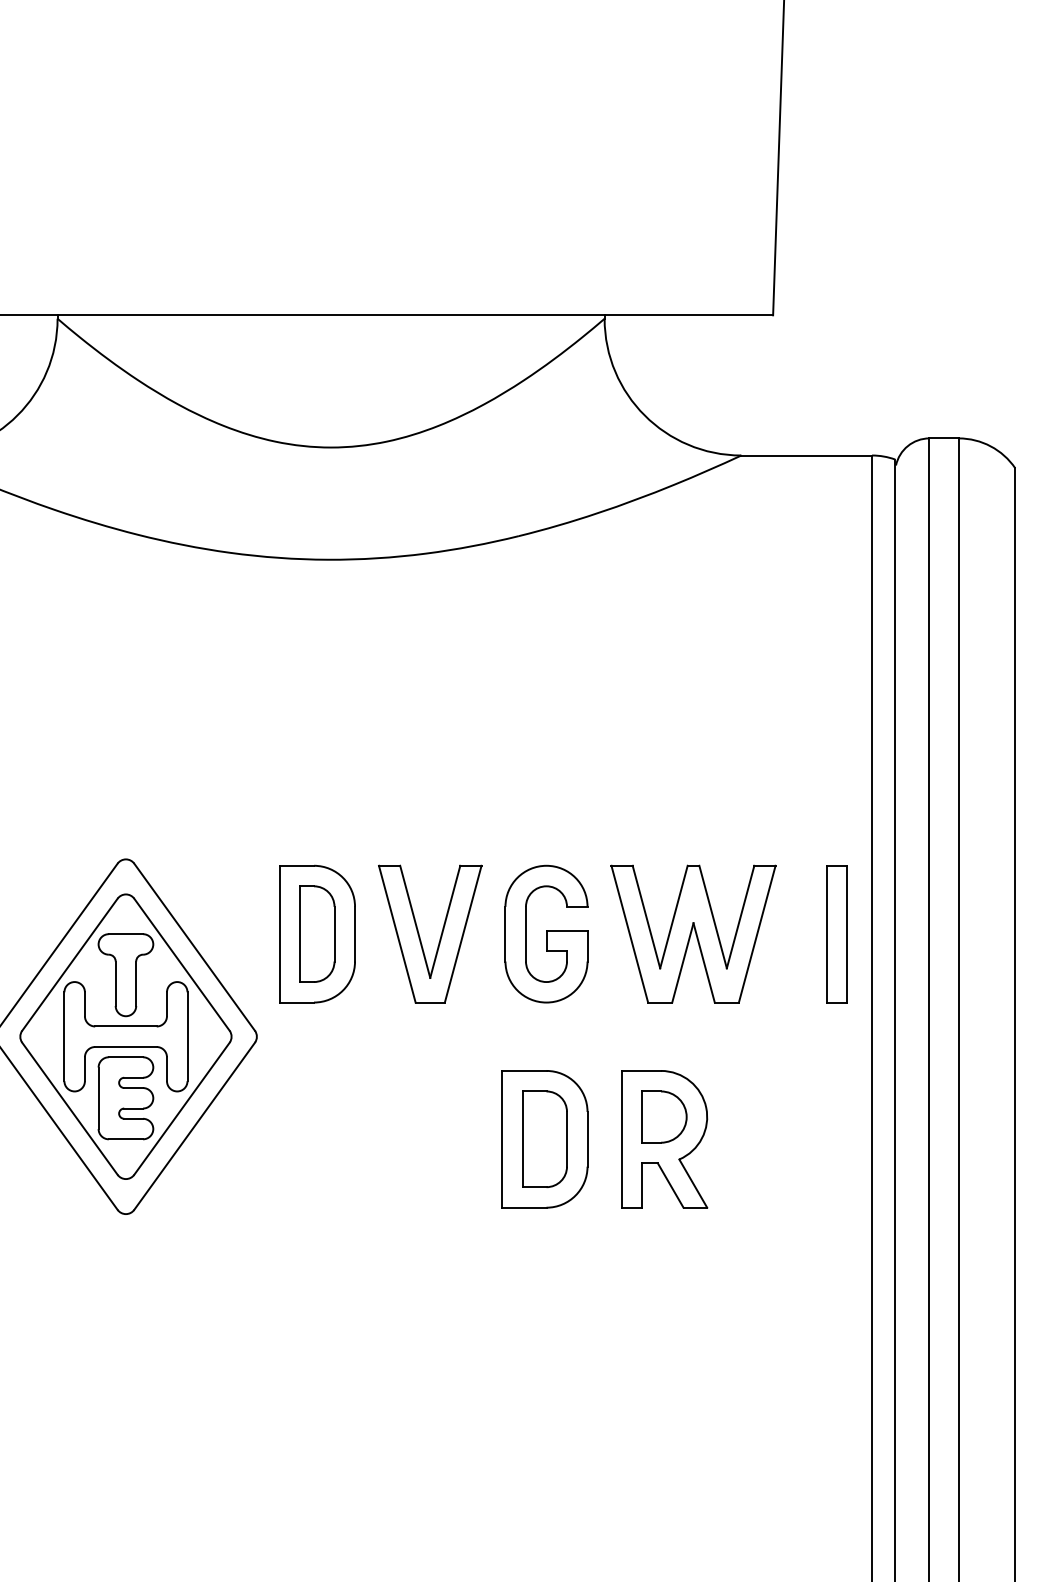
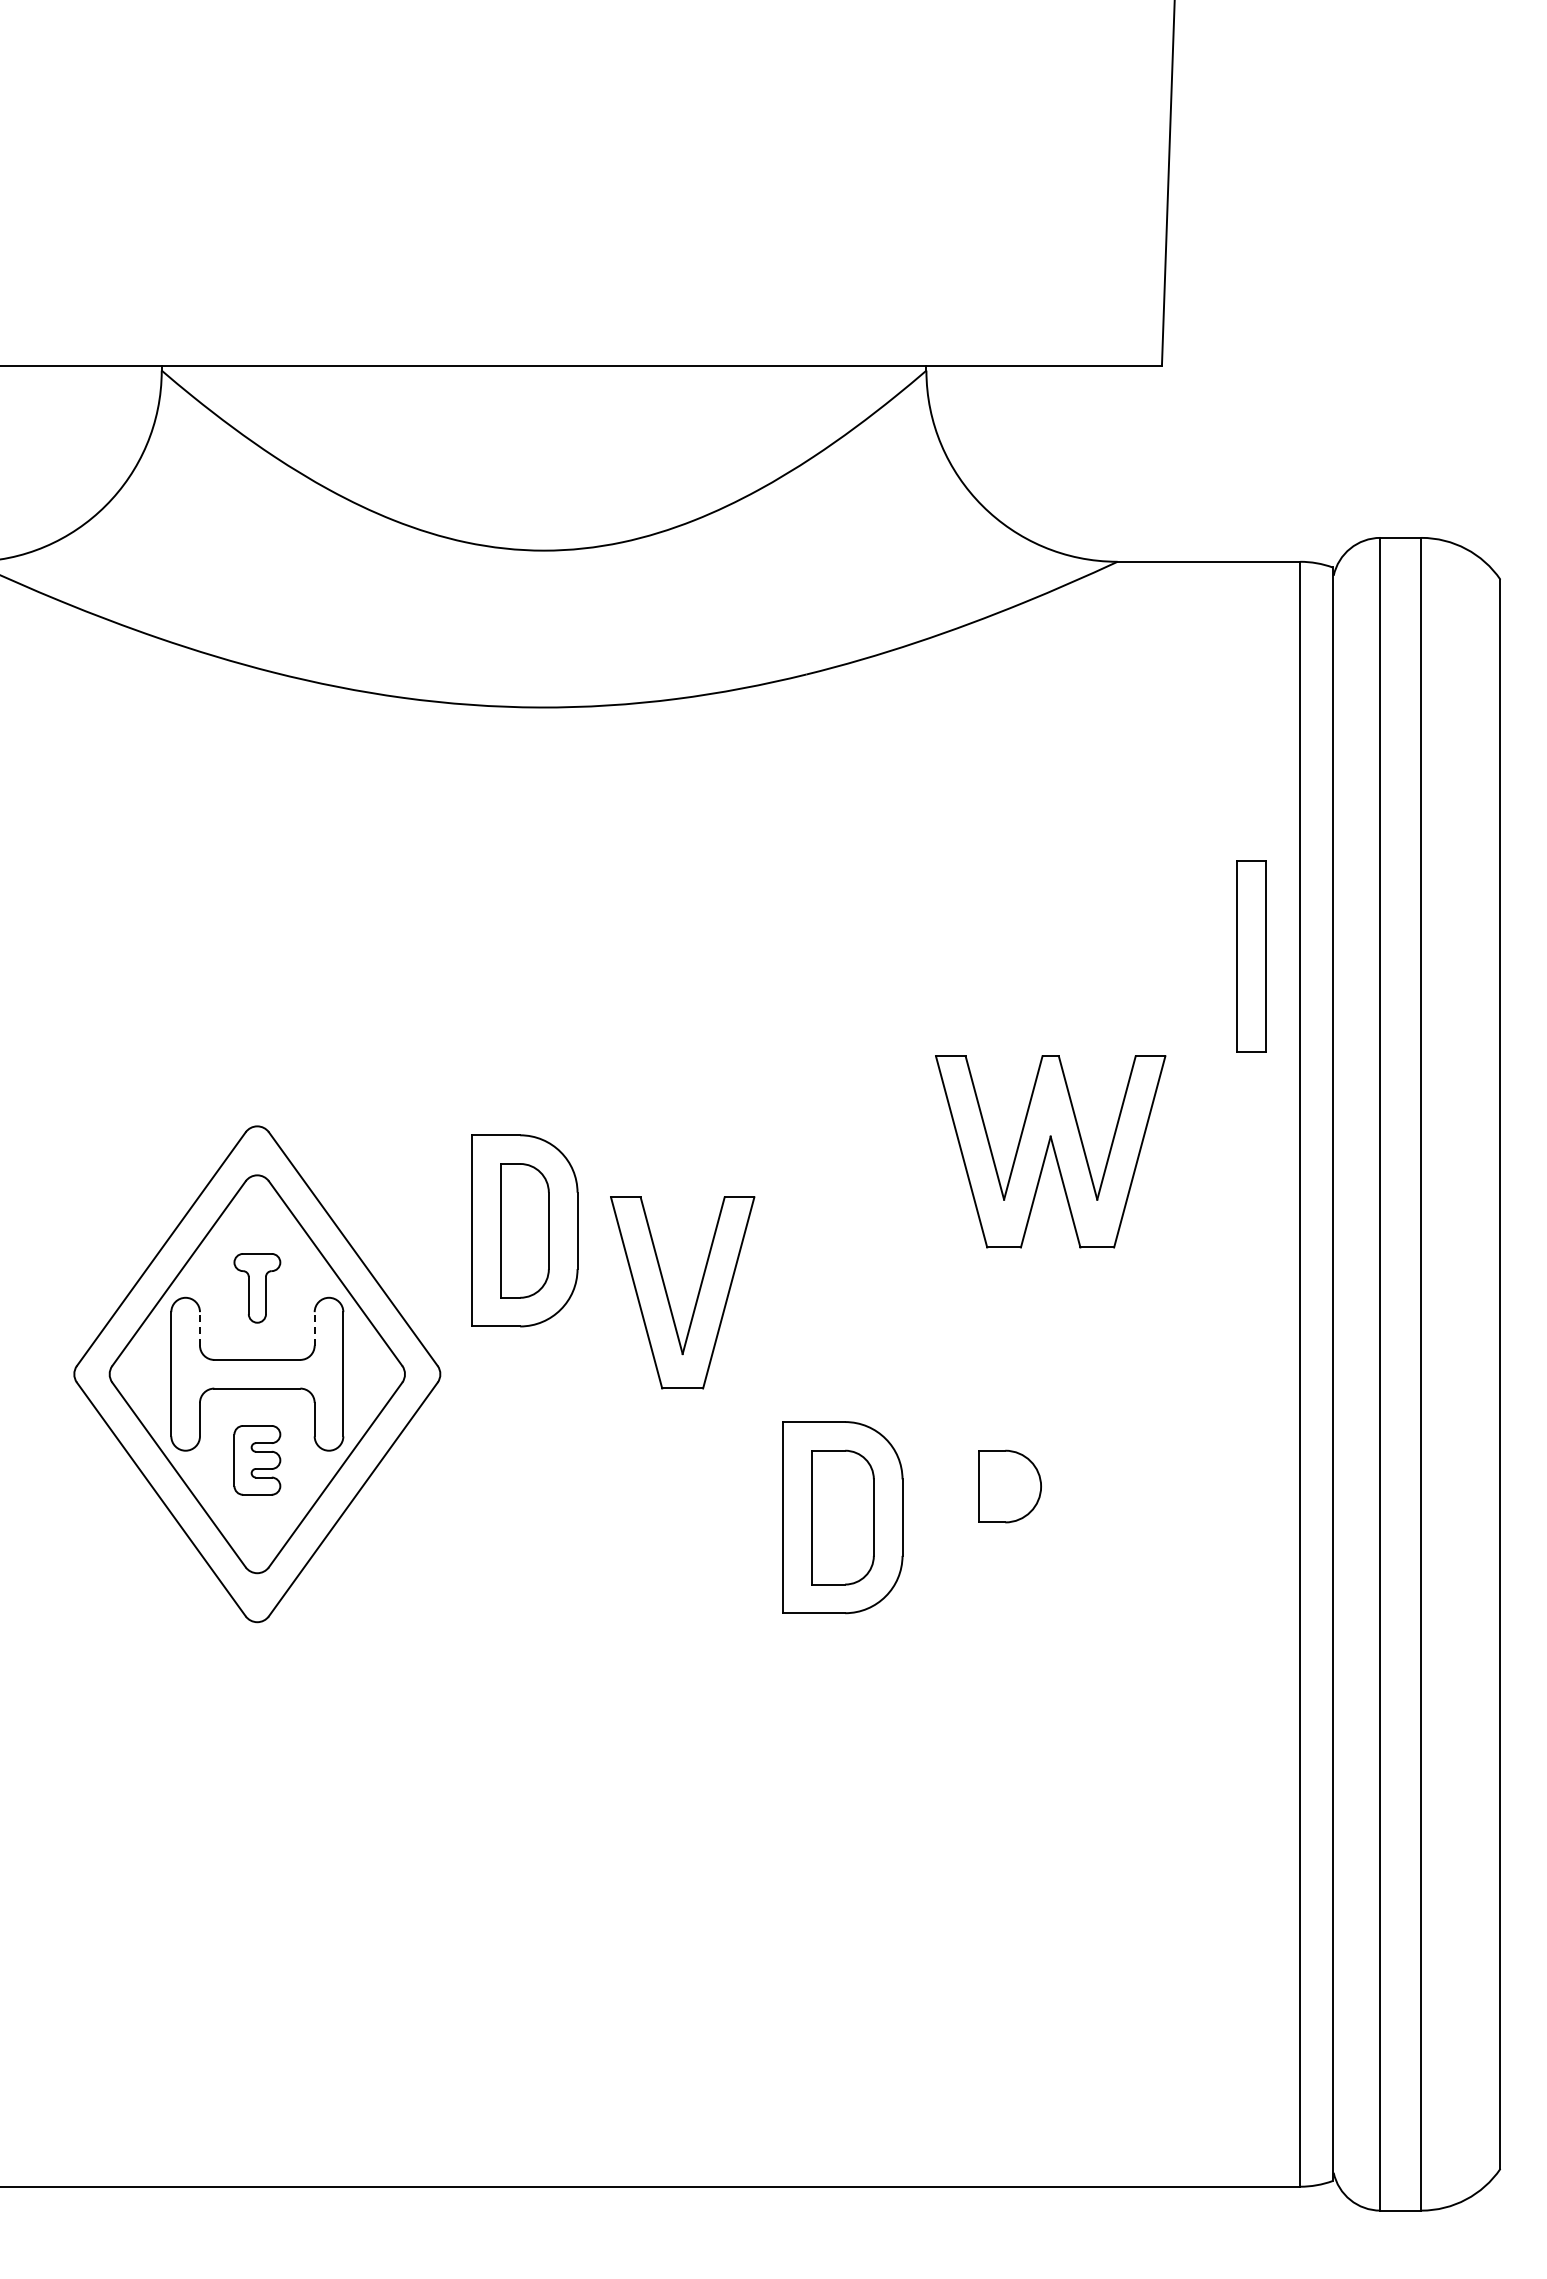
part: (546, 933) -> (845, 1230), removed
part: (693, 933) -> (1050, 1151), moved
part: (837, 933) -> (1251, 956), moved
part: (420, 936) -> (668, 1296), moved
part: (126, 975) -> (257, 1288), size x0.6
line: (84, 1004) -> (199, 1328), solid -> dashed
line: (166, 1004) -> (314, 1328), solid -> dashed
part: (126, 1098) -> (257, 1460), size x0.6
part: (664, 1139) -> (1009, 1517), removed

